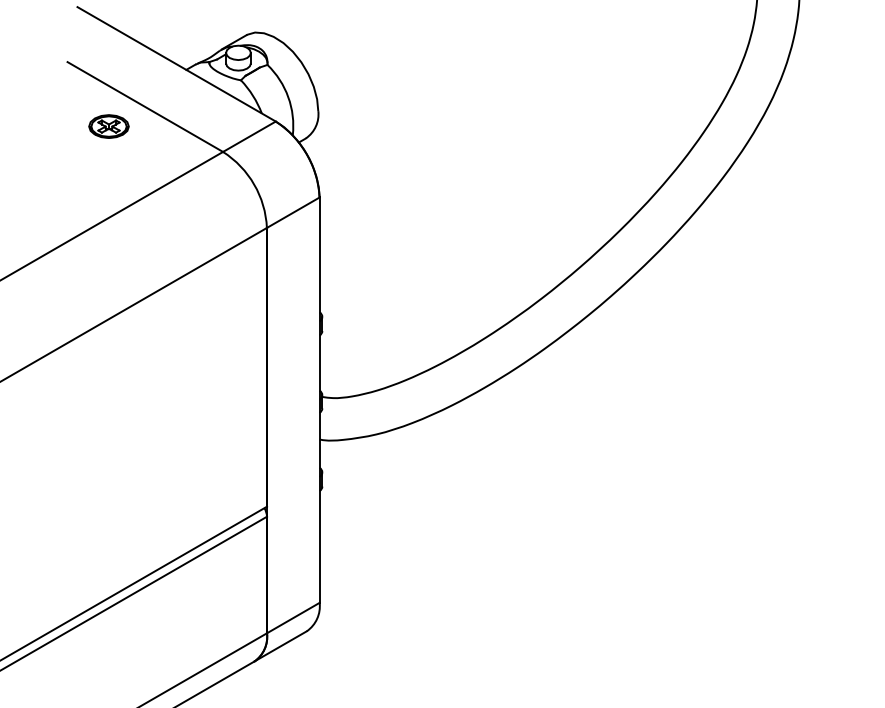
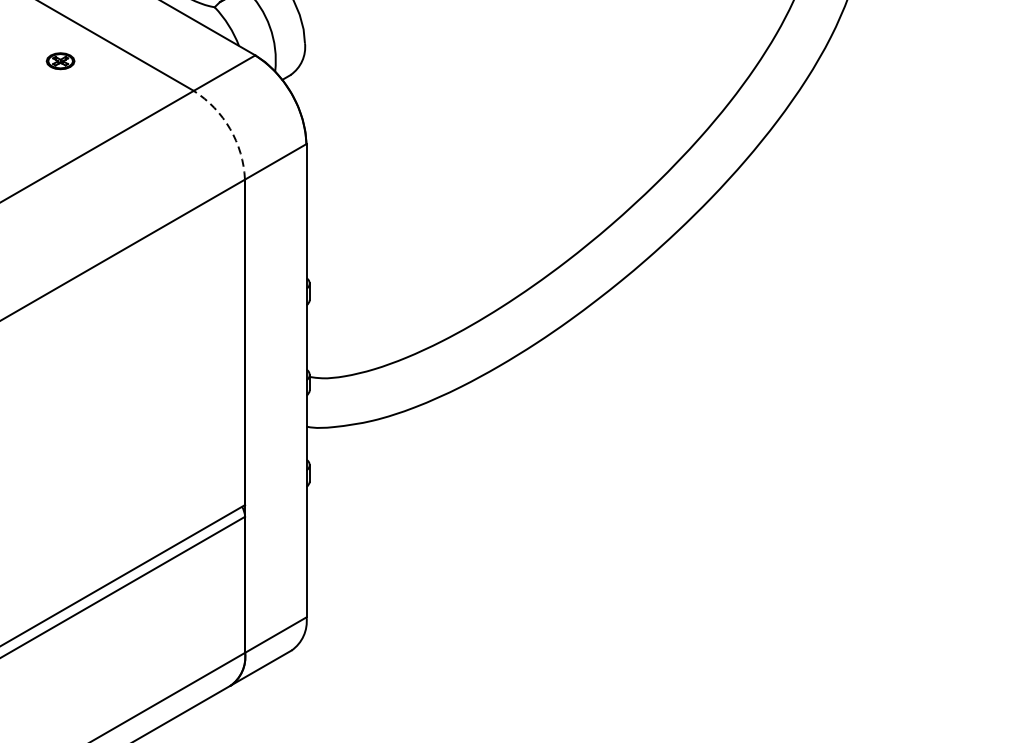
part: (108, 126) -> (60, 61), size x0.6
arc: (254, 184) -> (230, 128), solid -> dashed

